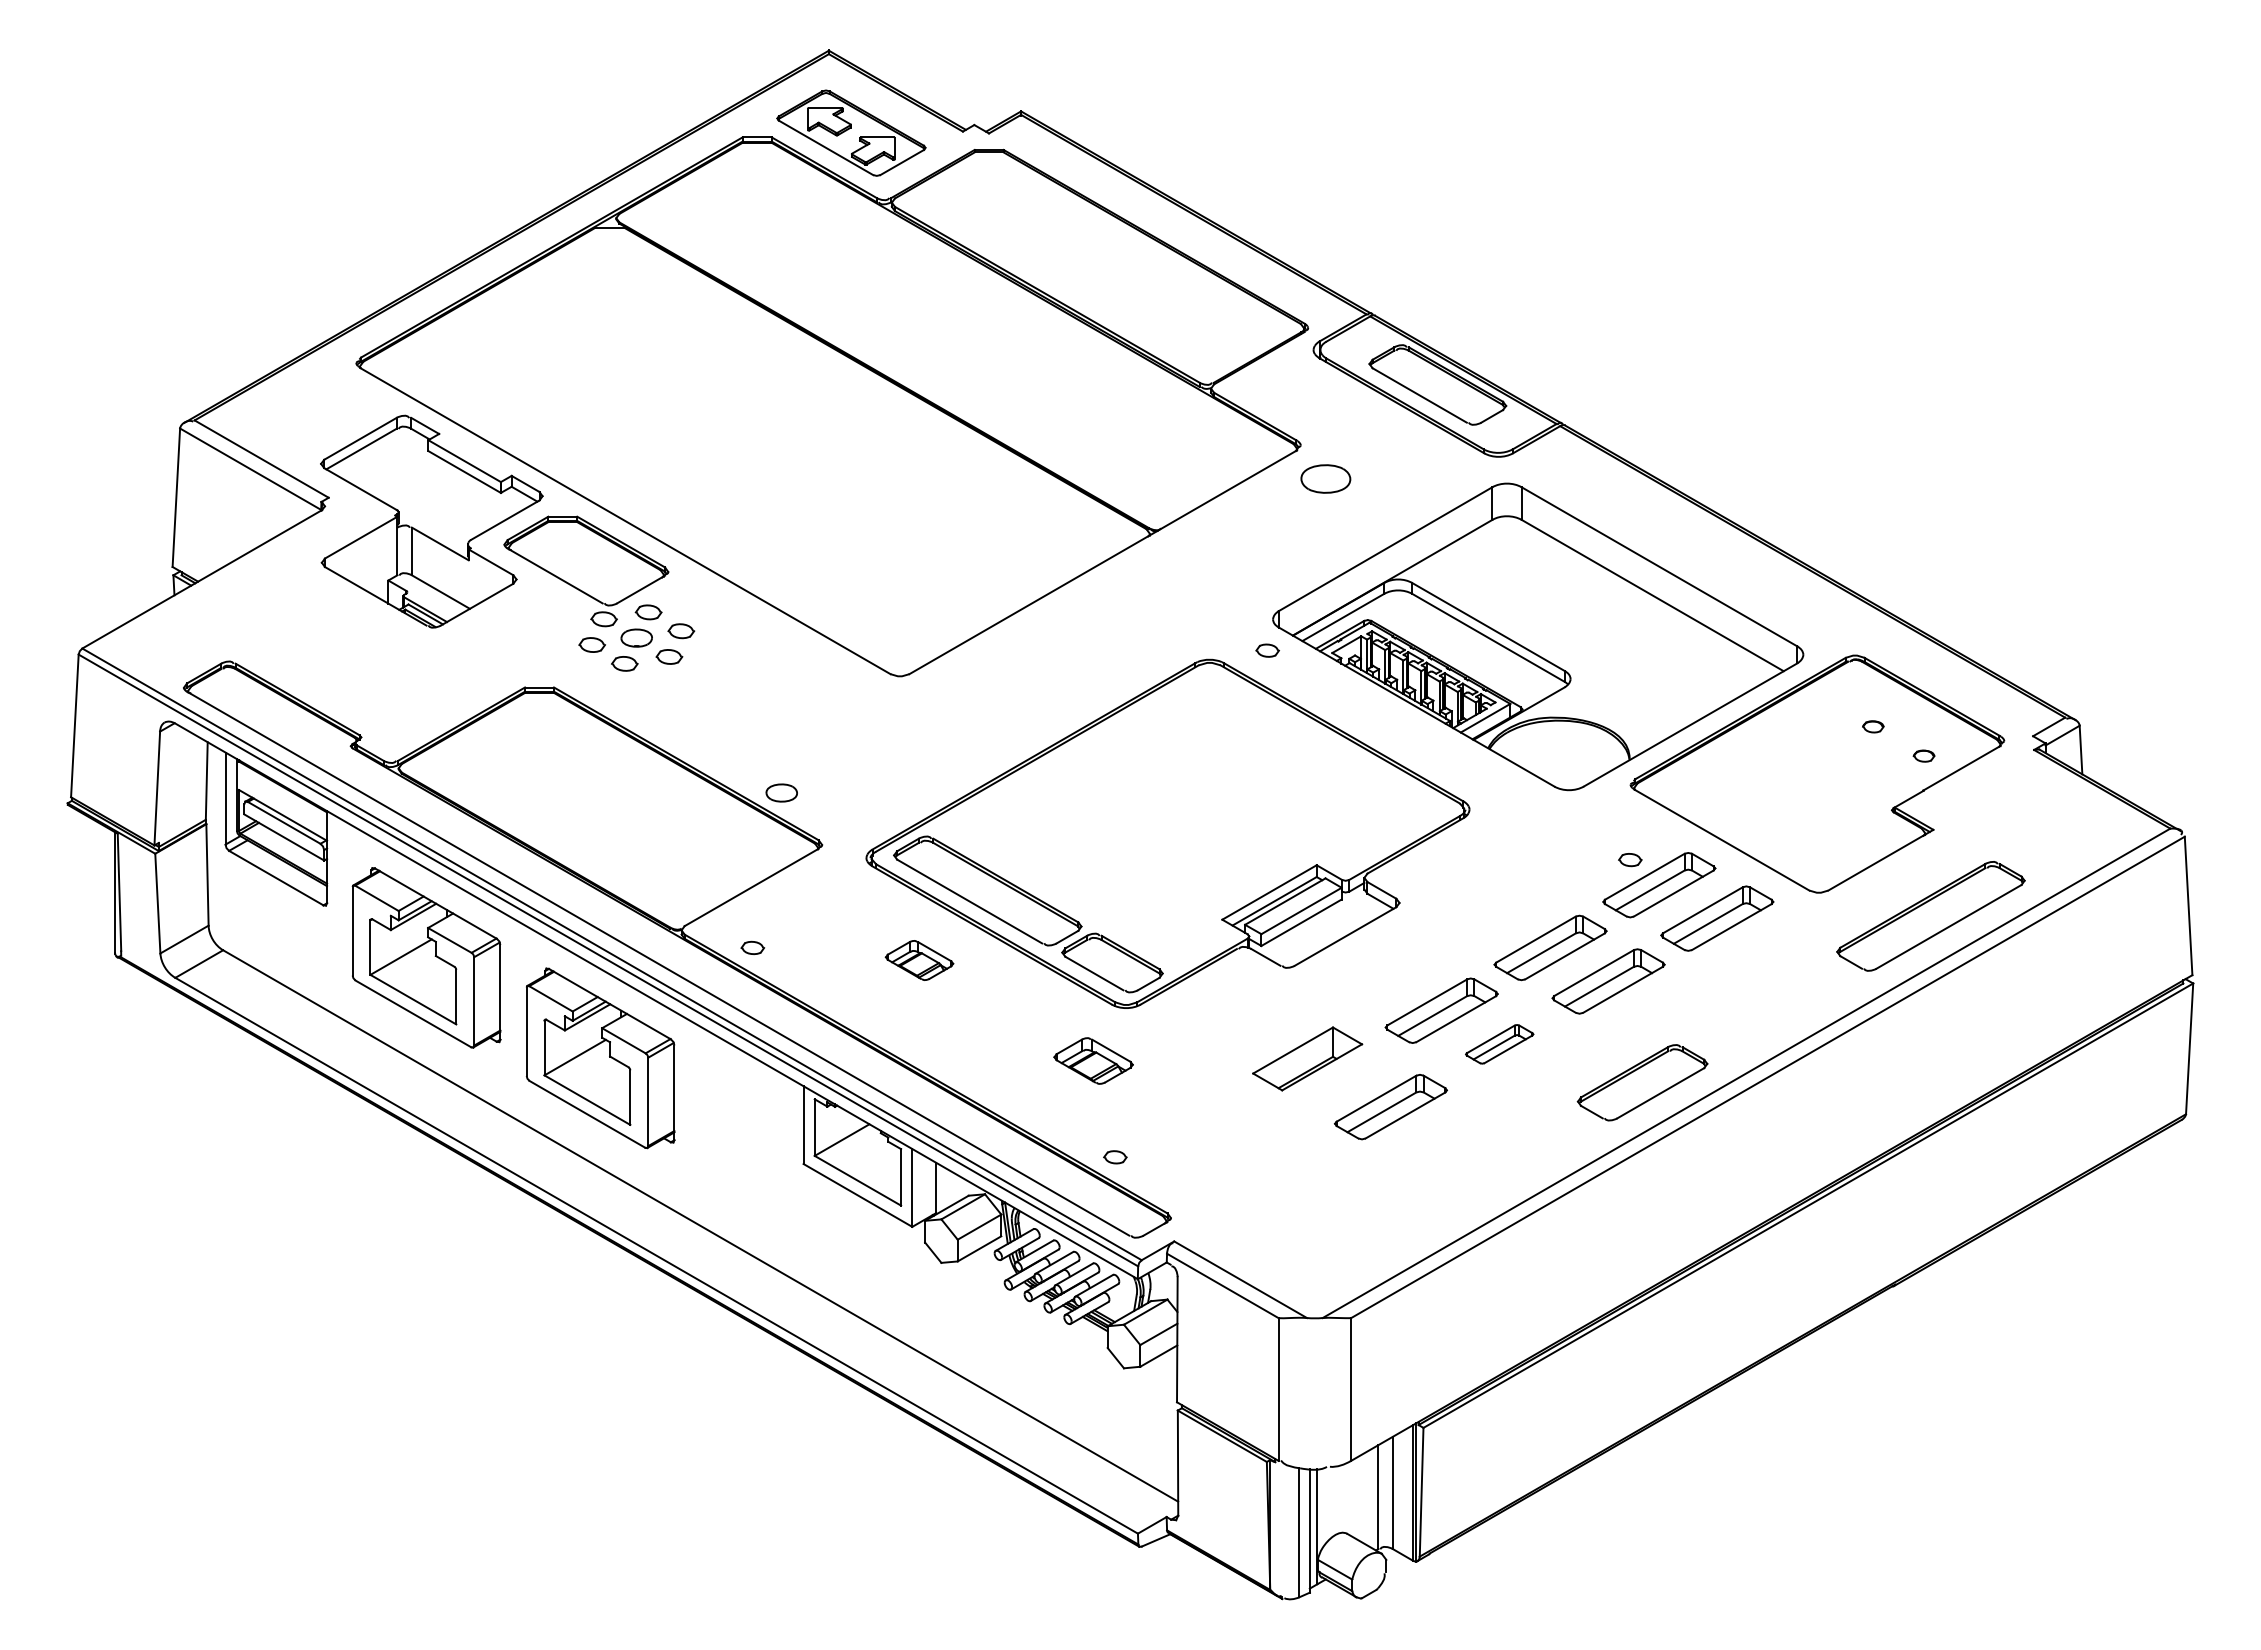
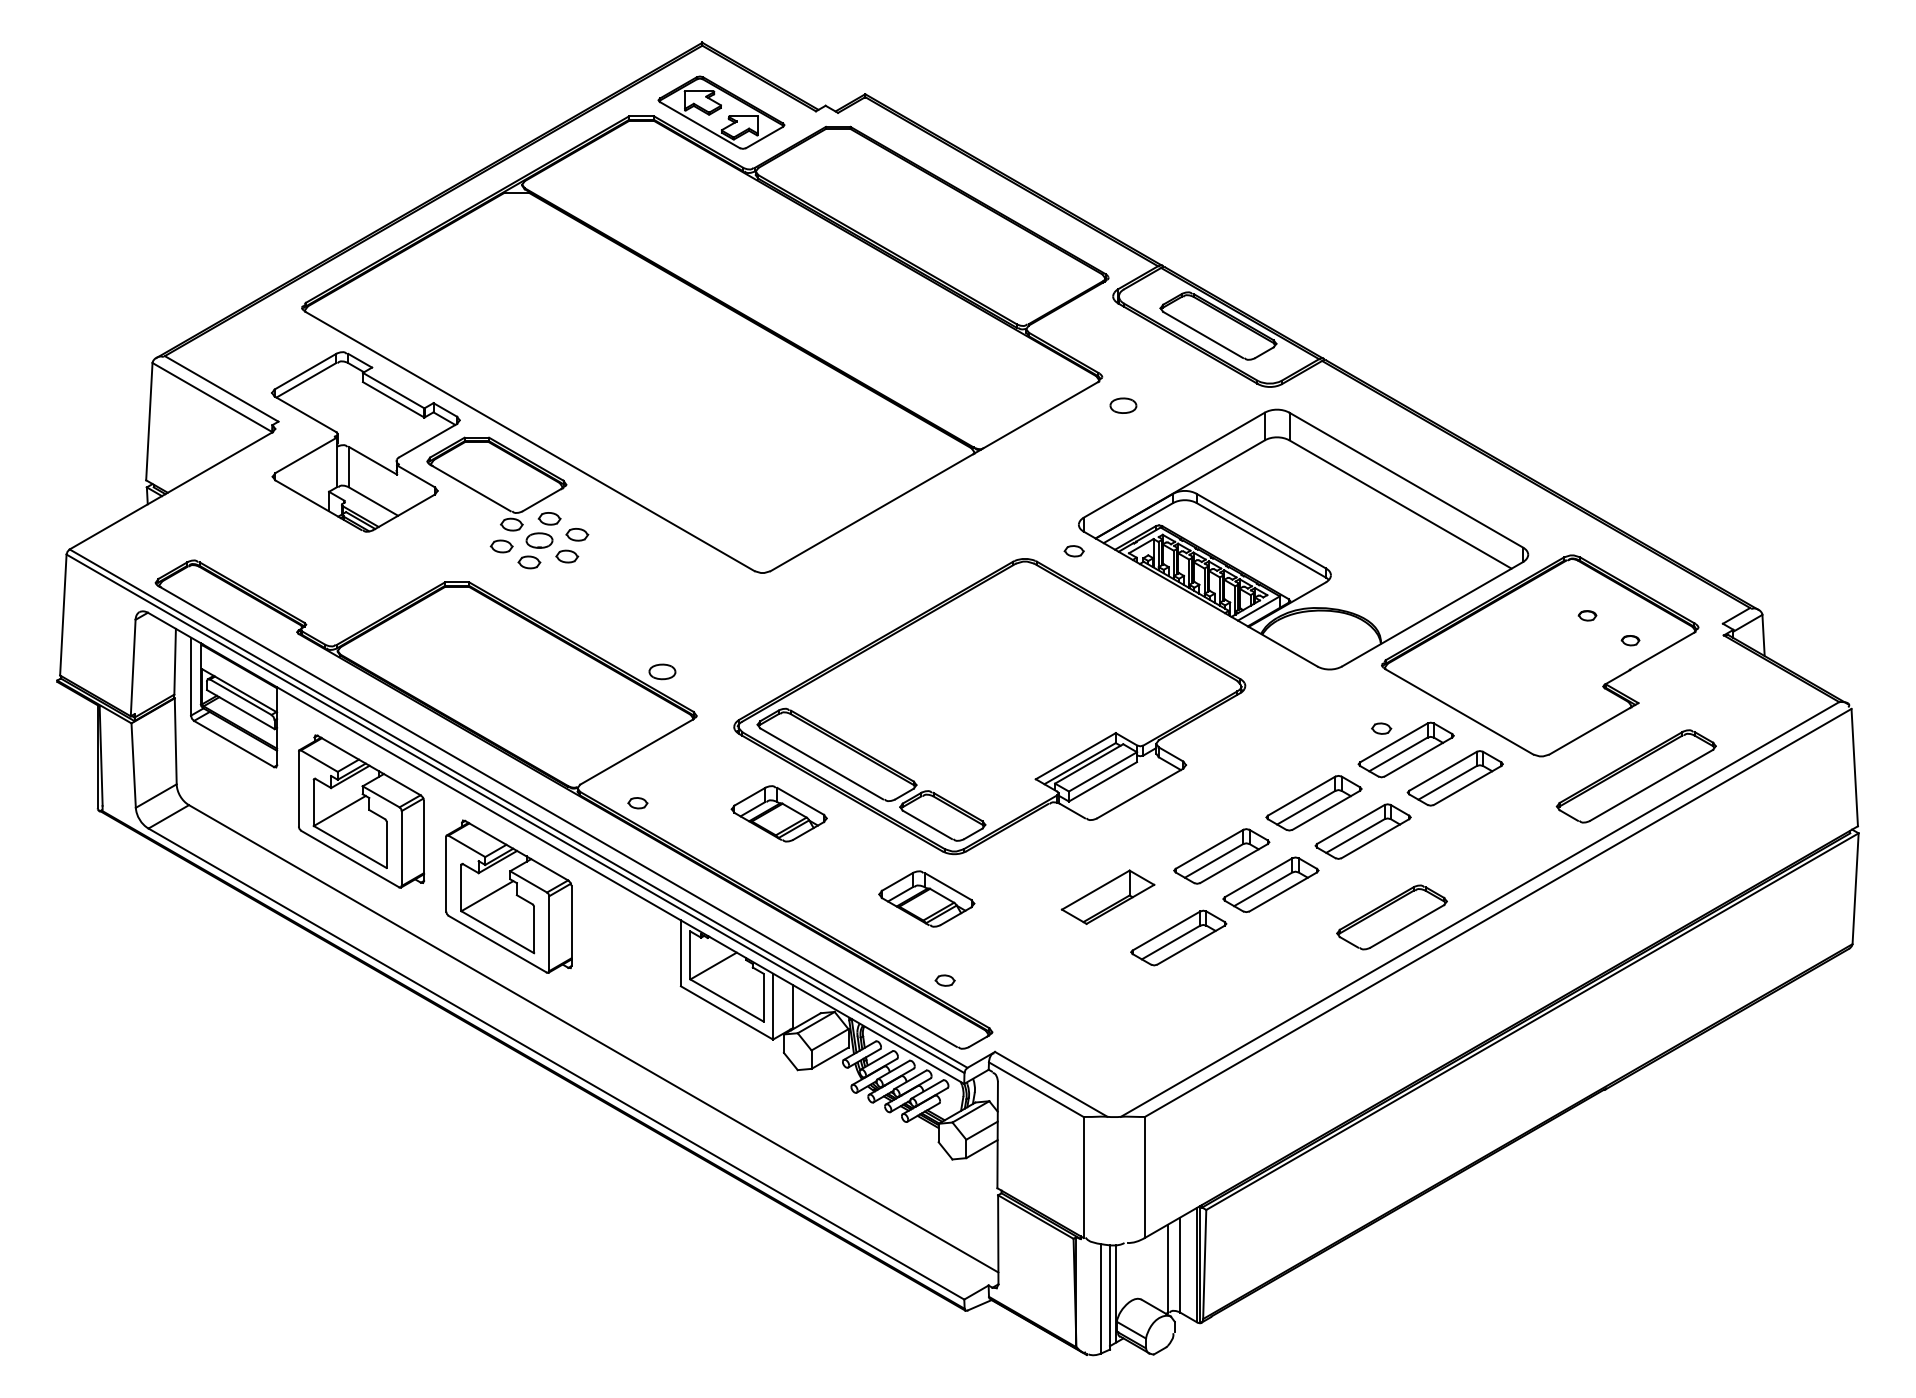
part: (1325, 478) -> (1123, 405), size x0.62
part: (919, 960) -> (779, 813), size x1.67
part: (1499, 1044) -> (1270, 885), size x1.67
part: (1093, 1060) -> (926, 898), size x1.43

